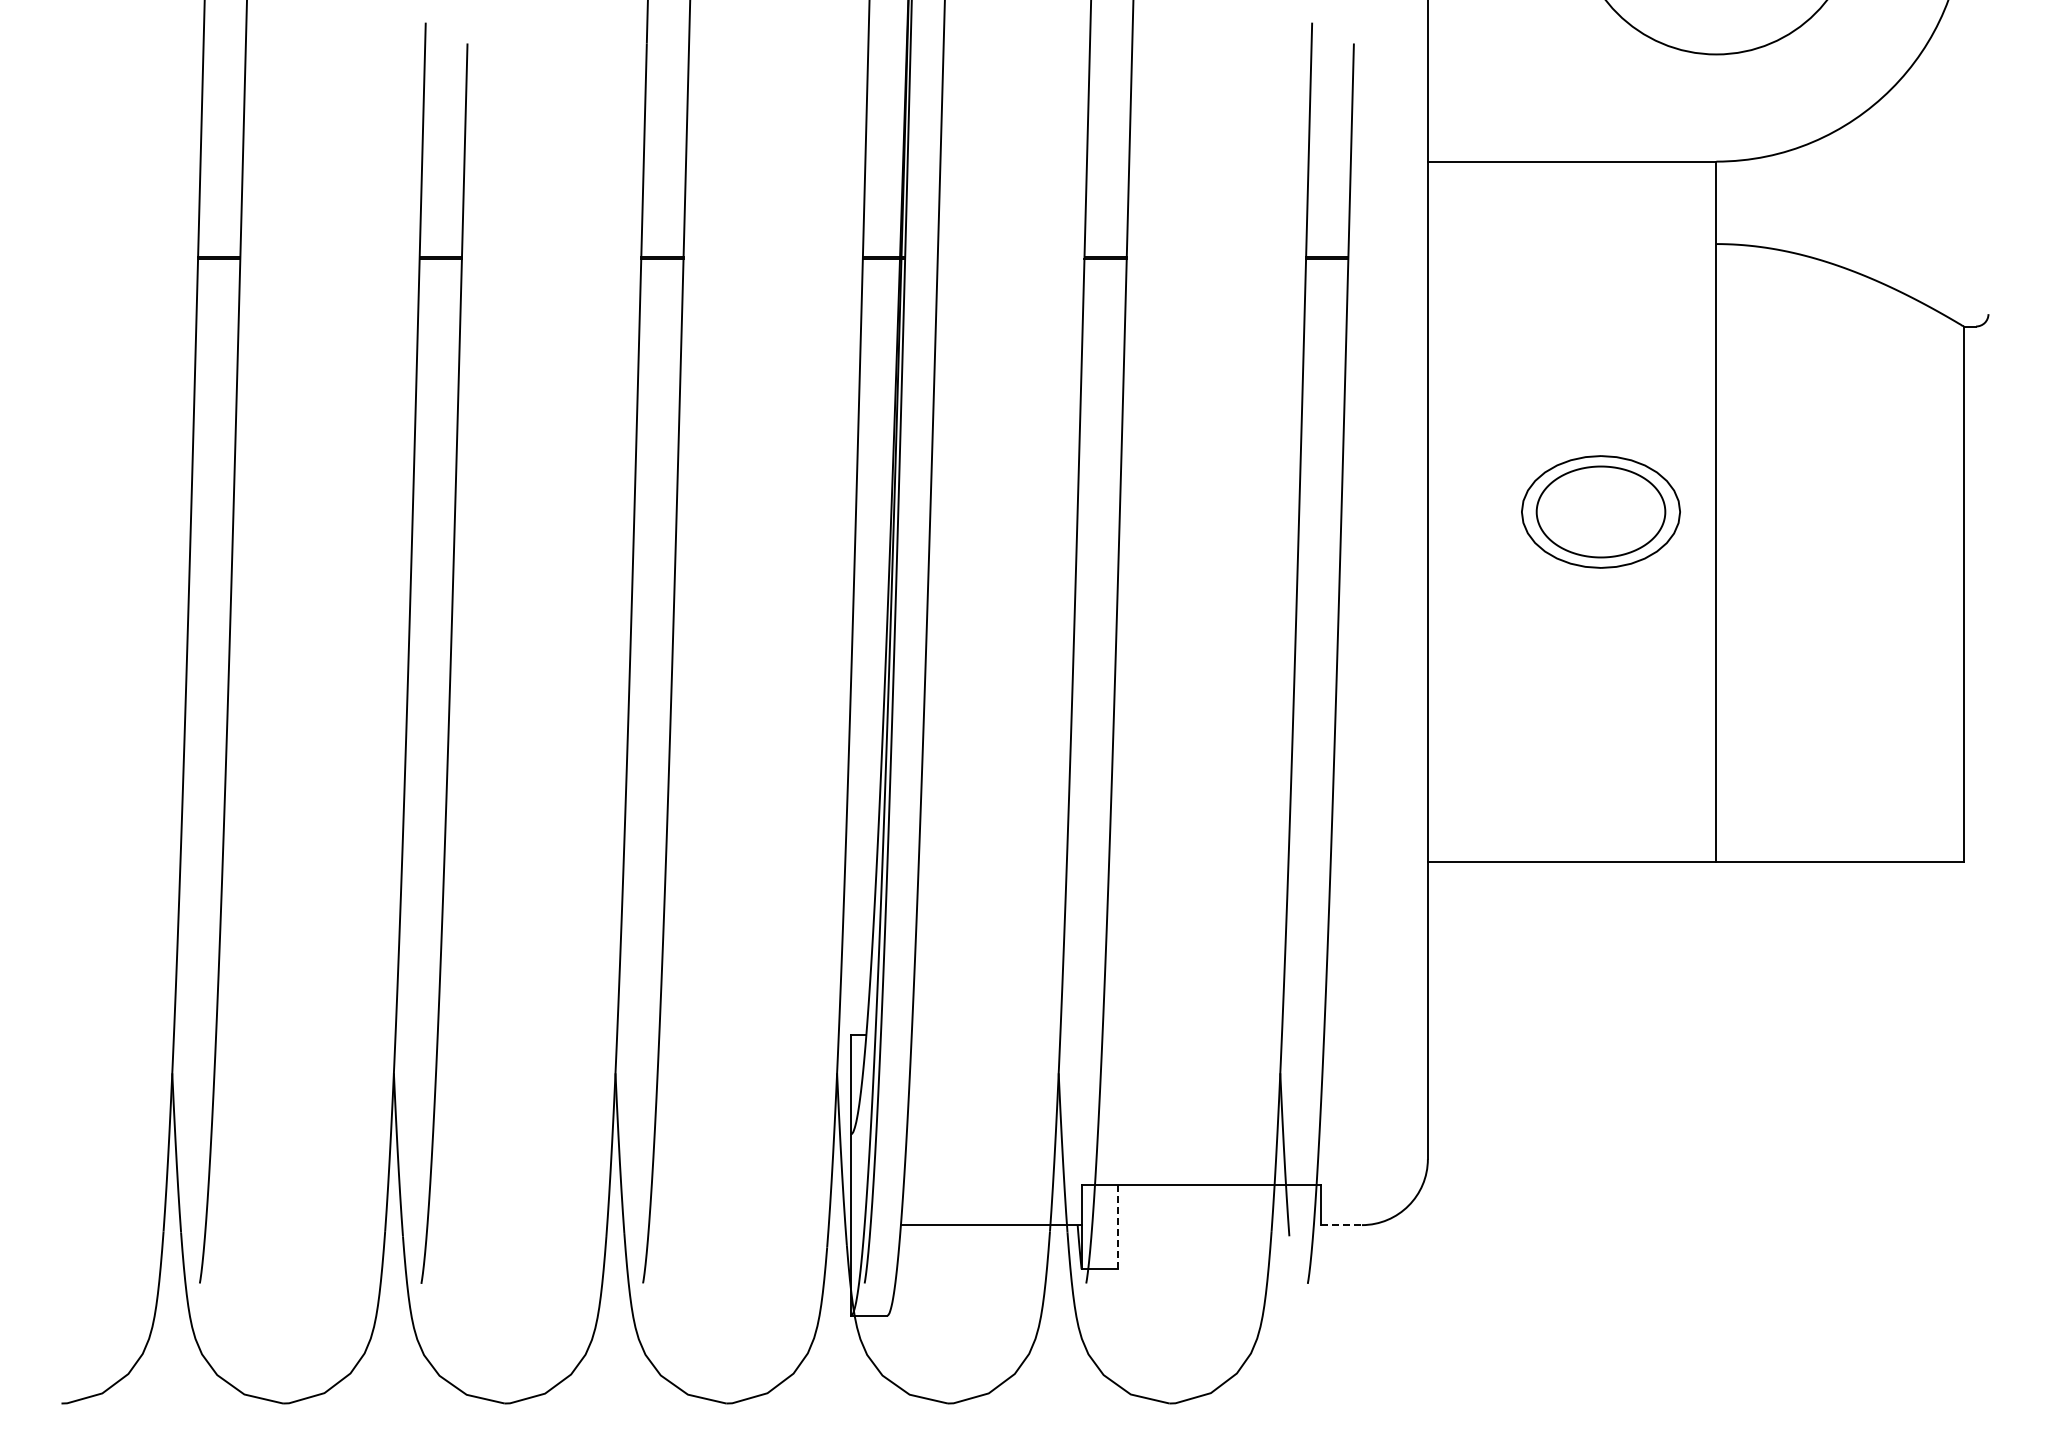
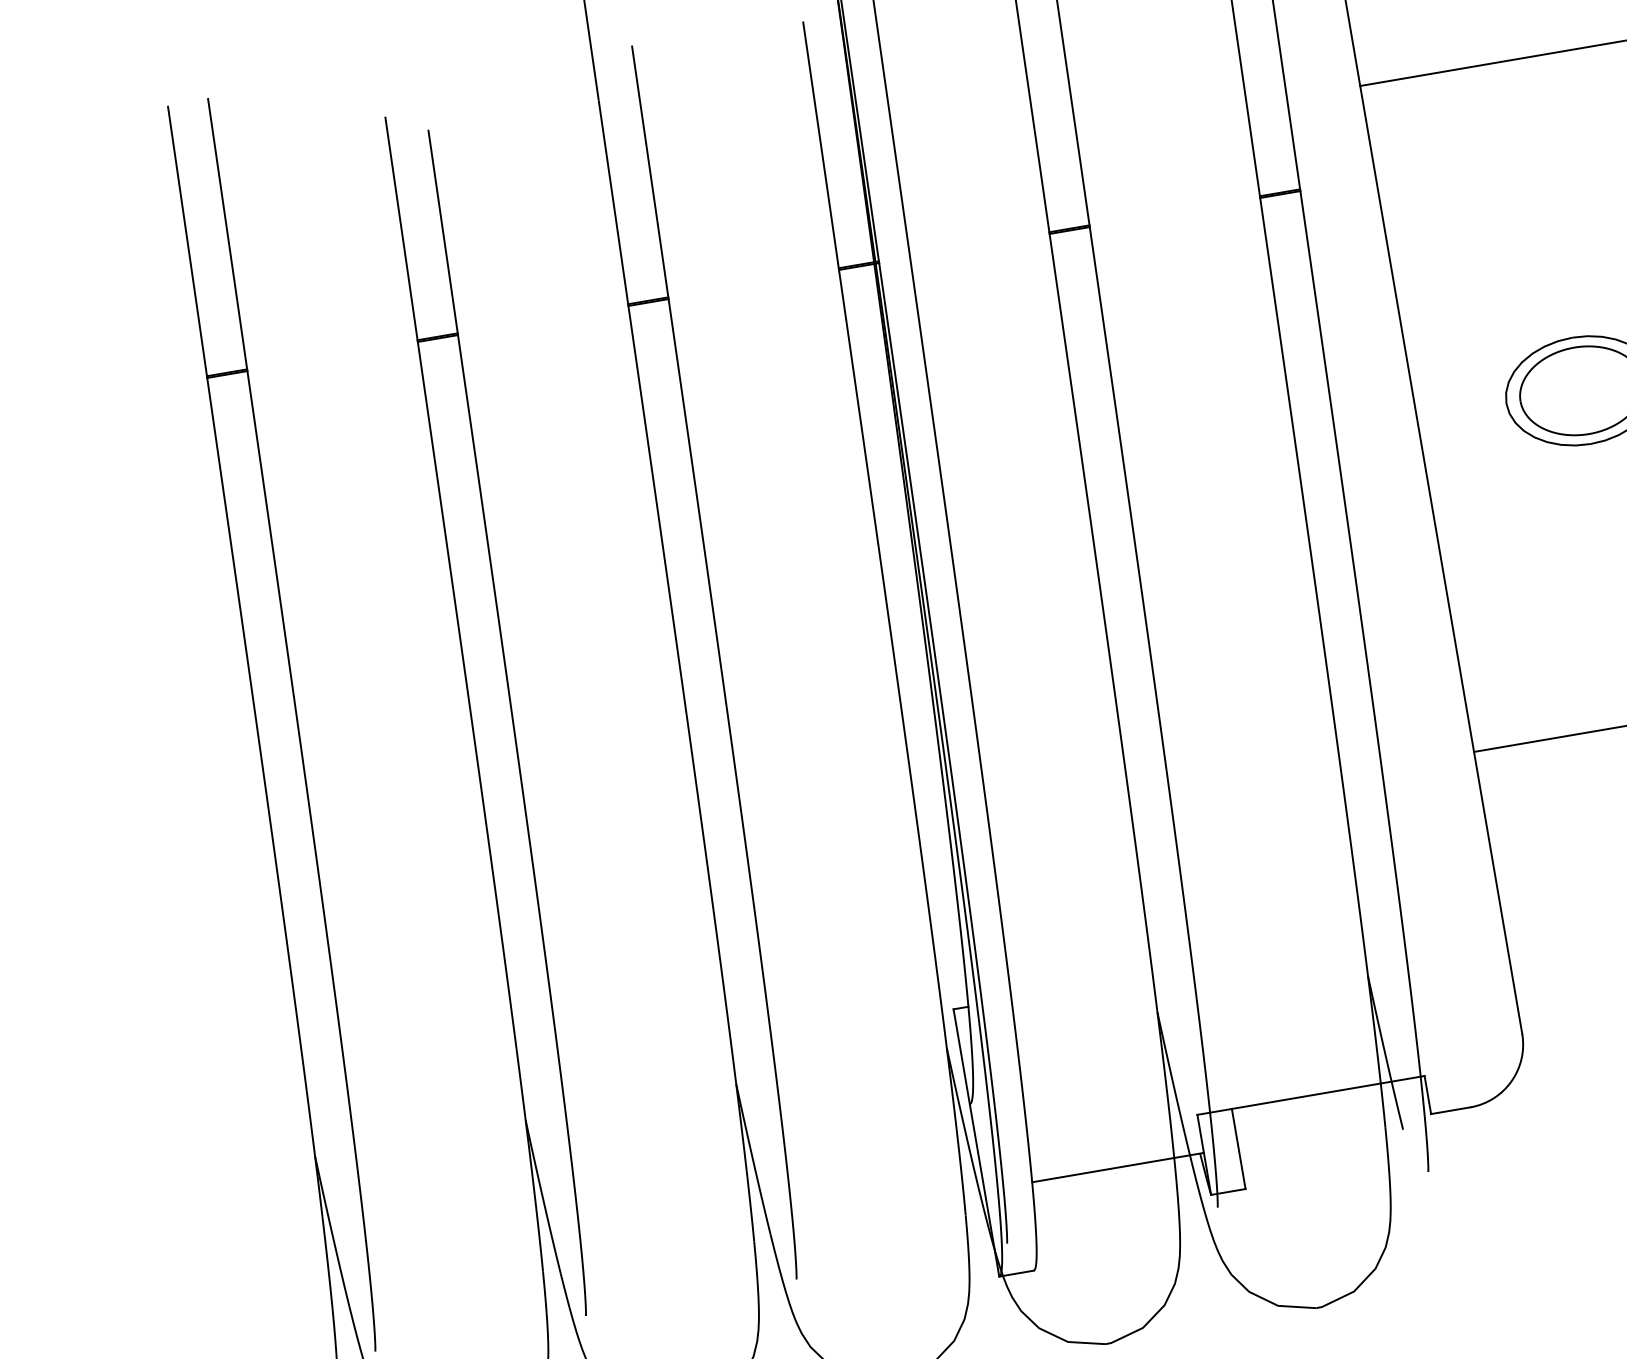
line: (1341, 1225) -> (1450, 1111), dashed -> solid
line: (1117, 1227) -> (1238, 1149), dashed -> solid

